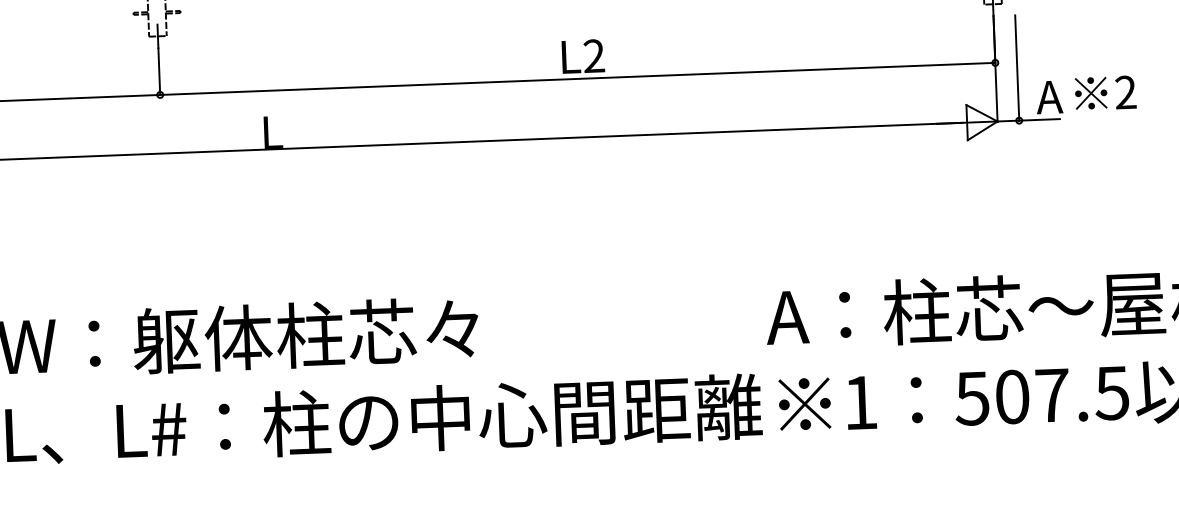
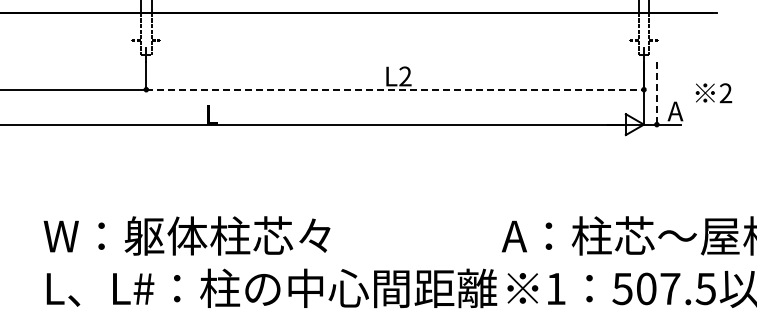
line: (1016, 68) -> (656, 93), solid -> dashed
line: (578, 78) -> (395, 89), solid -> dashed
text: (1104, 93) -> (713, 93), moved

